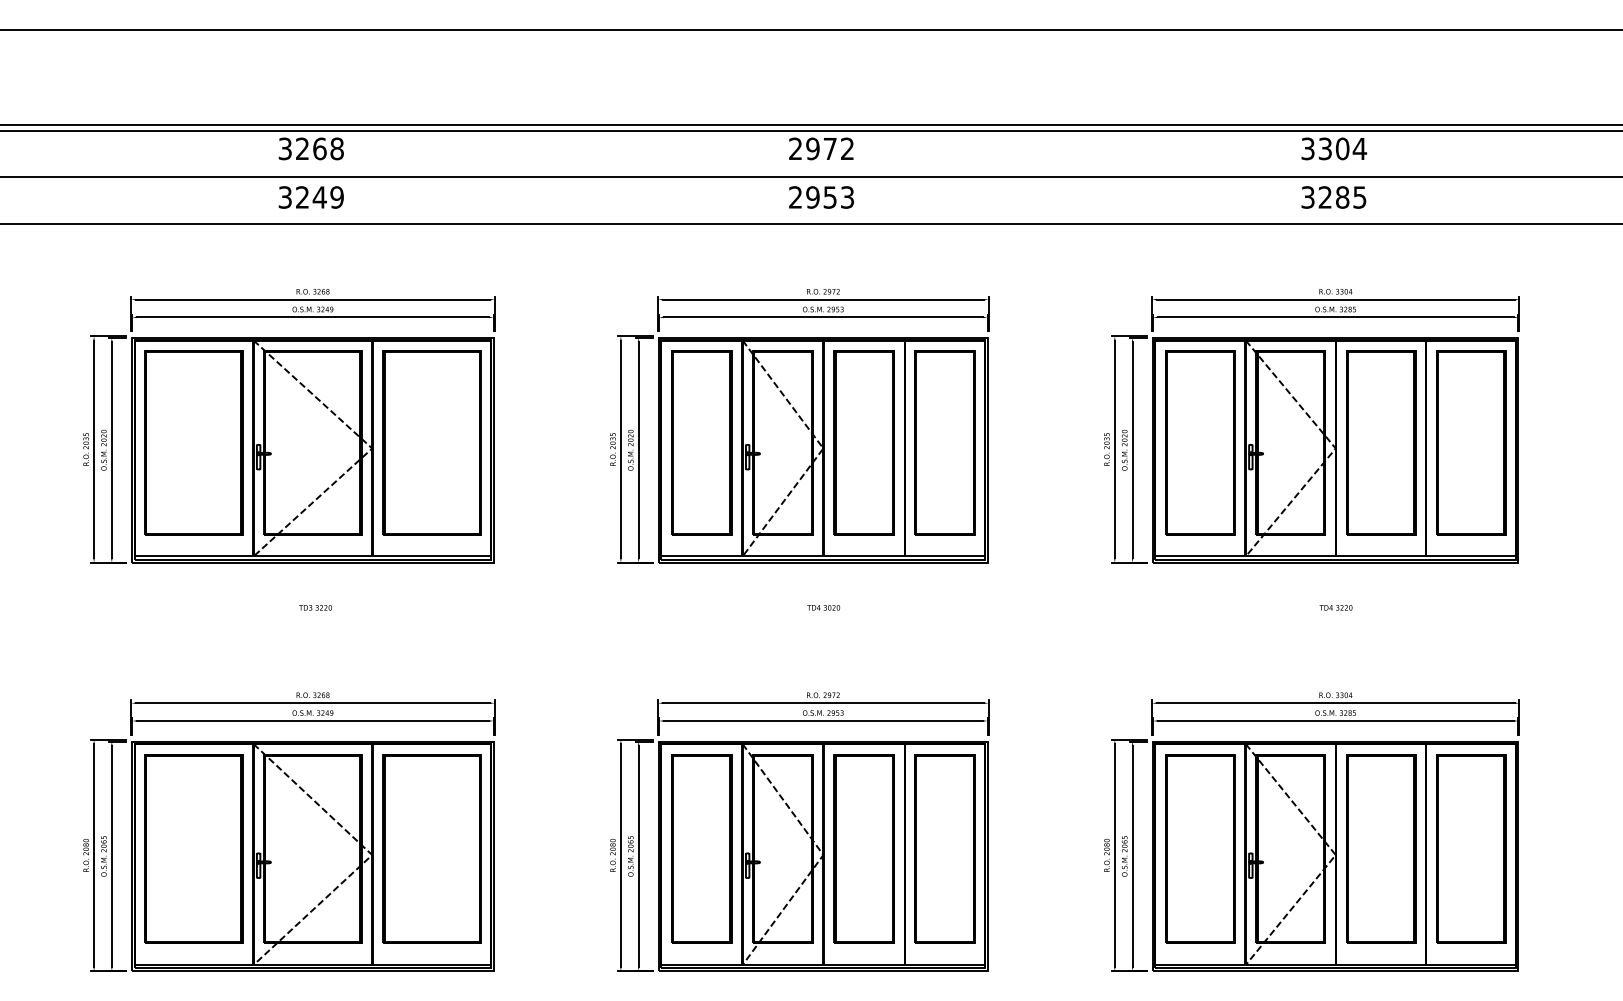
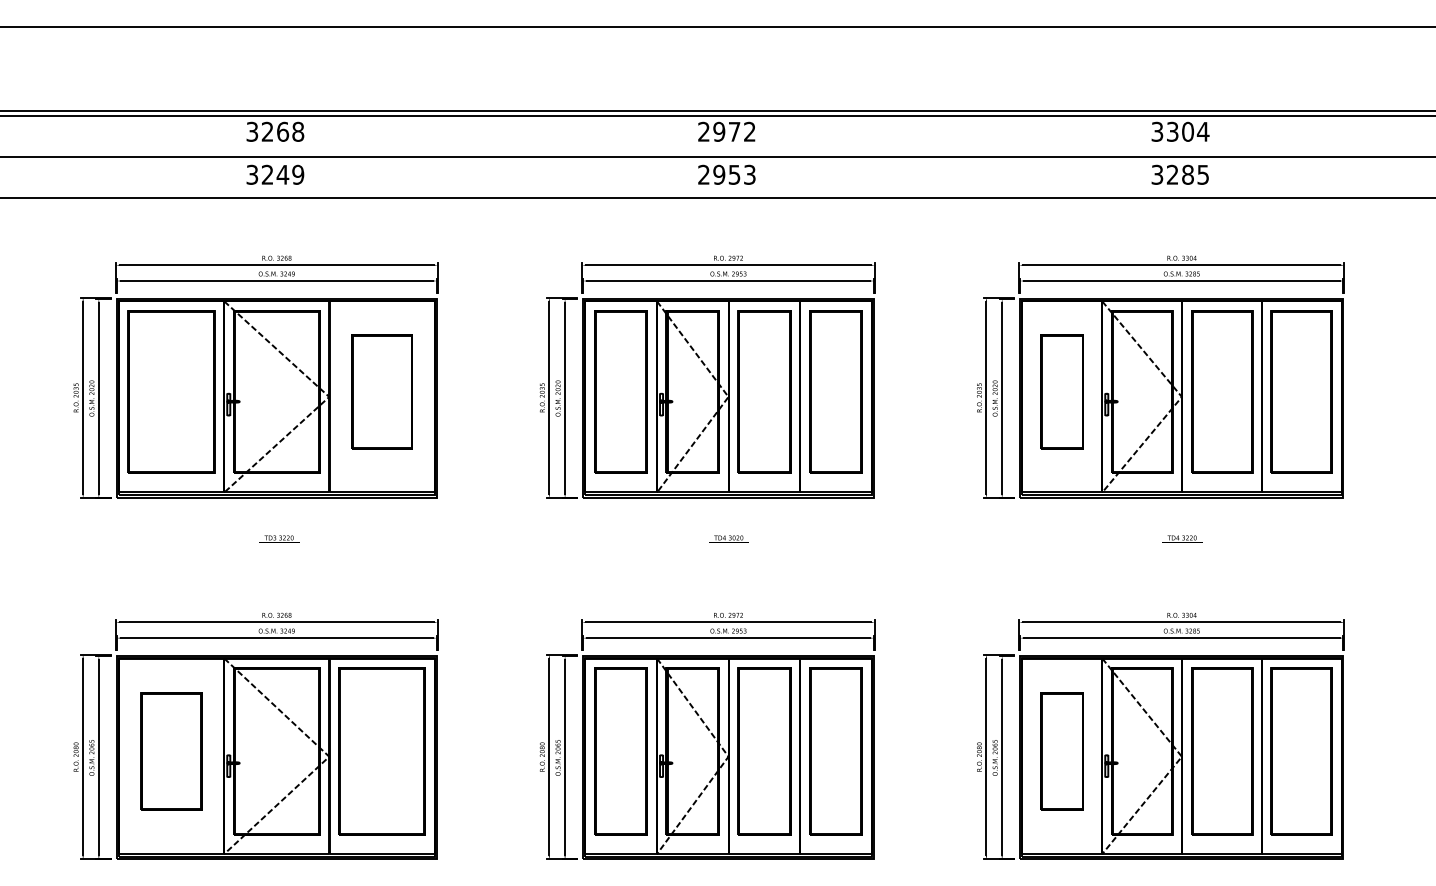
part: (431, 442) -> (381, 391), size x0.7
part: (1200, 442) -> (1062, 391), size x0.7
part: (193, 848) -> (171, 750), size x0.7
part: (1200, 848) -> (1062, 750), size x0.7

